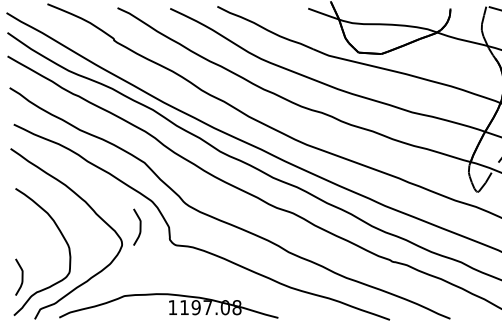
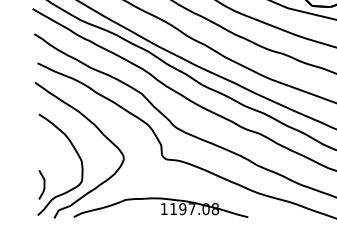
curve: (139, 226) -> (137, 144), removed

